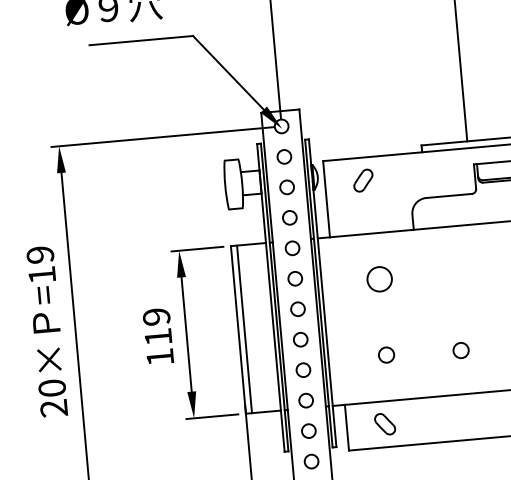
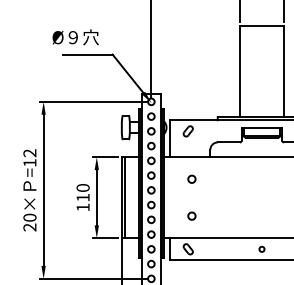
text: (41, 255) -> (30, 153), =19 -> =12
circle: (378, 277) -> (191, 178), size x0.62
text: (155, 316) -> (82, 187), 119 -> 110
circle: (460, 349) -> (227, 216), removed

